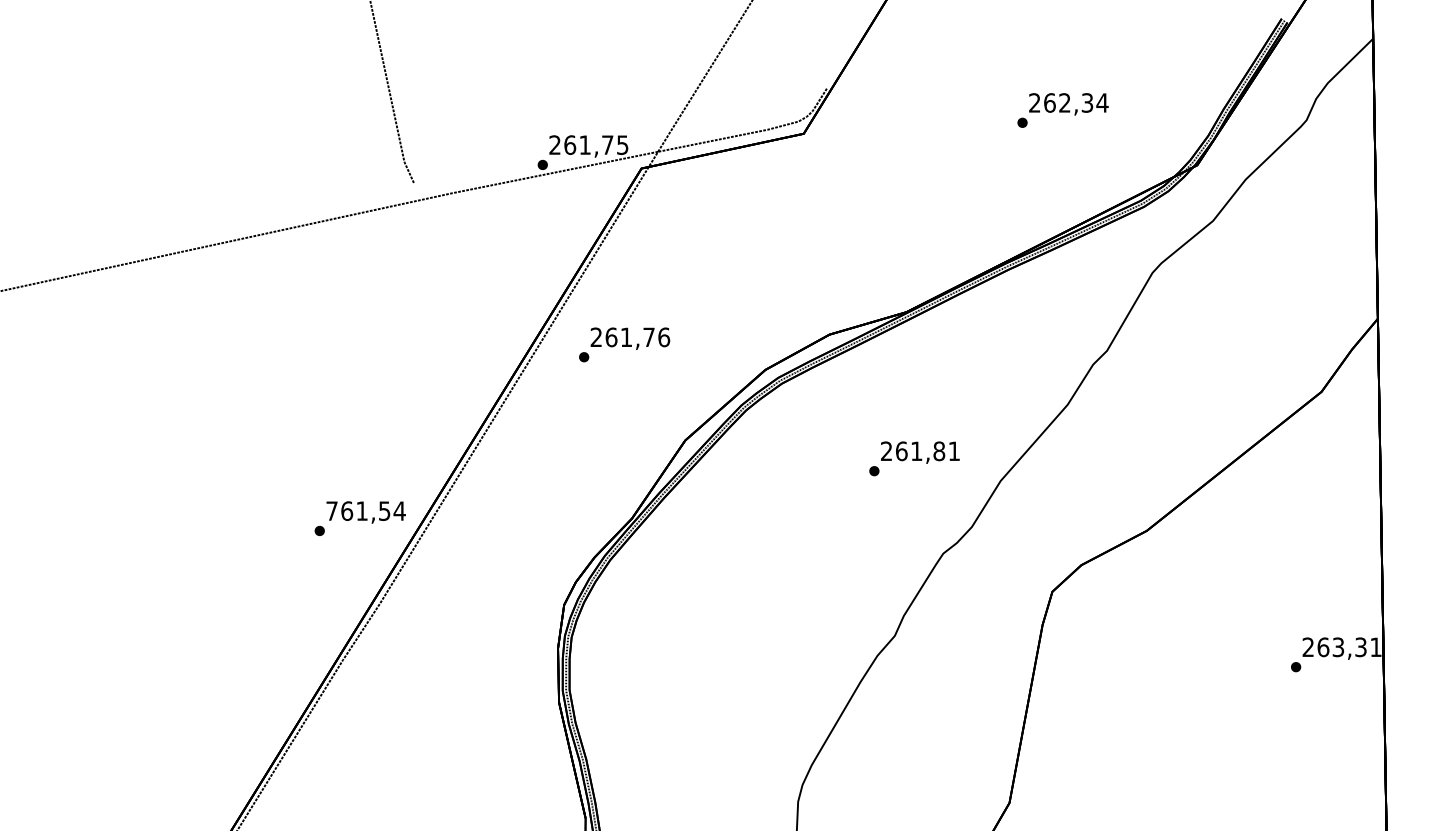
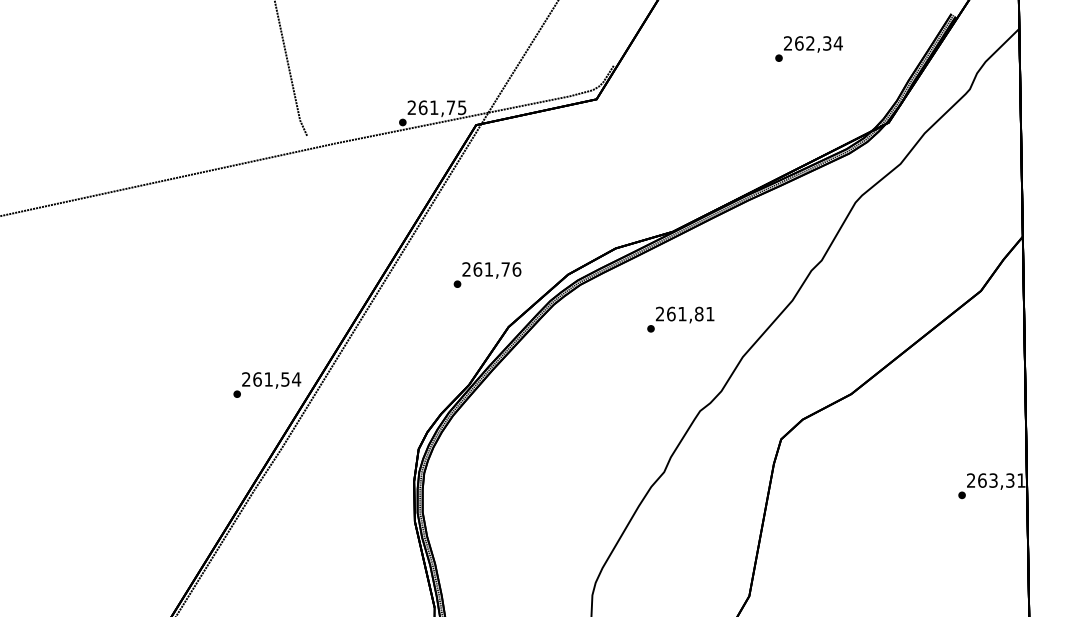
text: (1062, 109) -> (808, 48), moved
text: (624, 344) -> (487, 274), moved
text: (914, 458) -> (680, 319), moved
text: (332, 511) -> (246, 379), 761,54 -> 261,54

